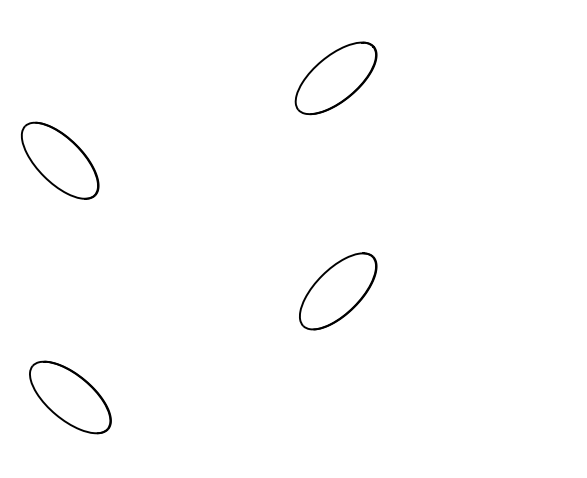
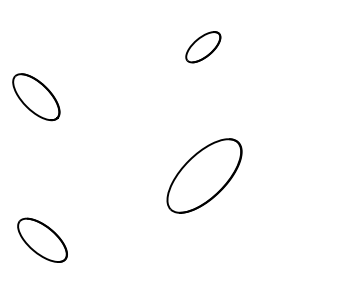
part: (336, 76) -> (203, 46), size x0.7
part: (338, 291) -> (204, 176), size x1.6

